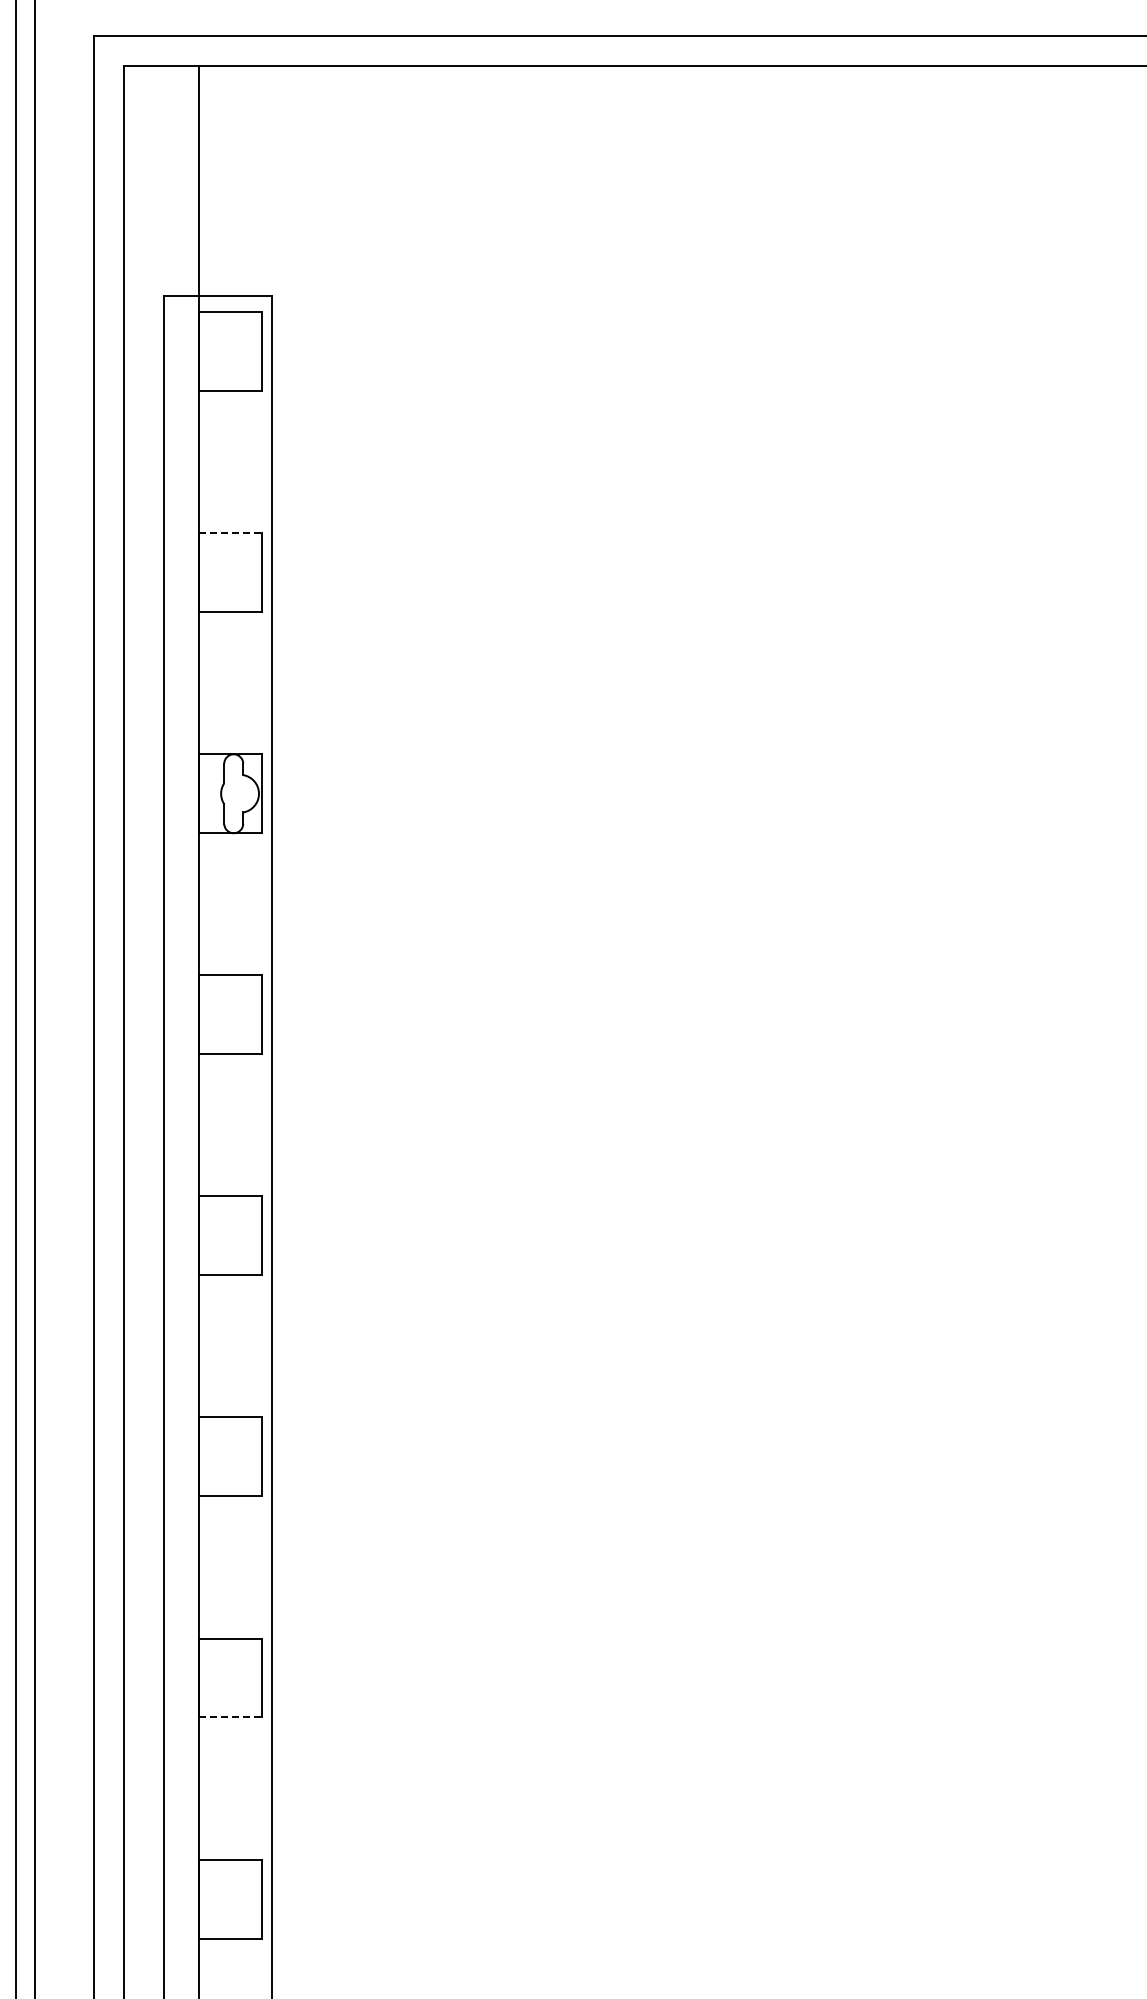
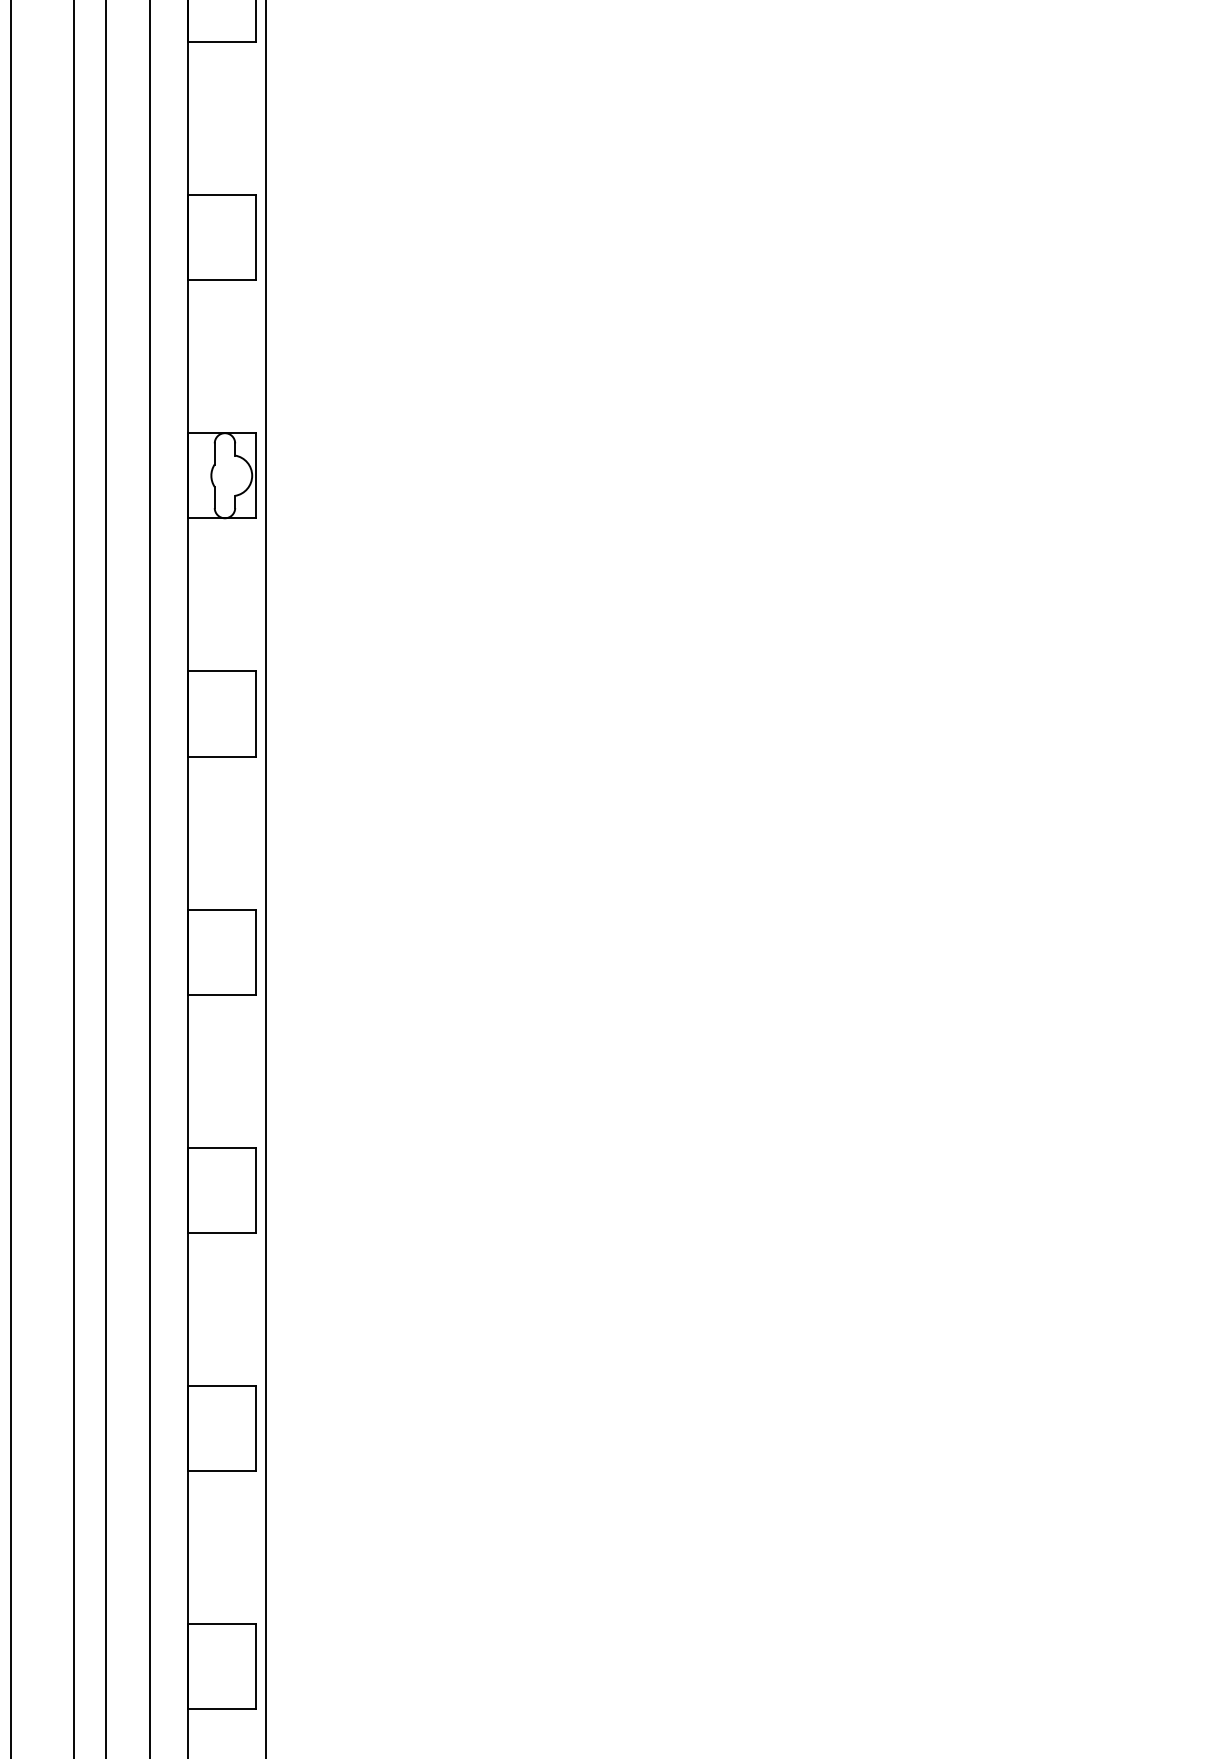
line: (230, 533) -> (221, 195), dashed -> solid
line: (230, 1717) -> (221, 1471), dashed -> solid

